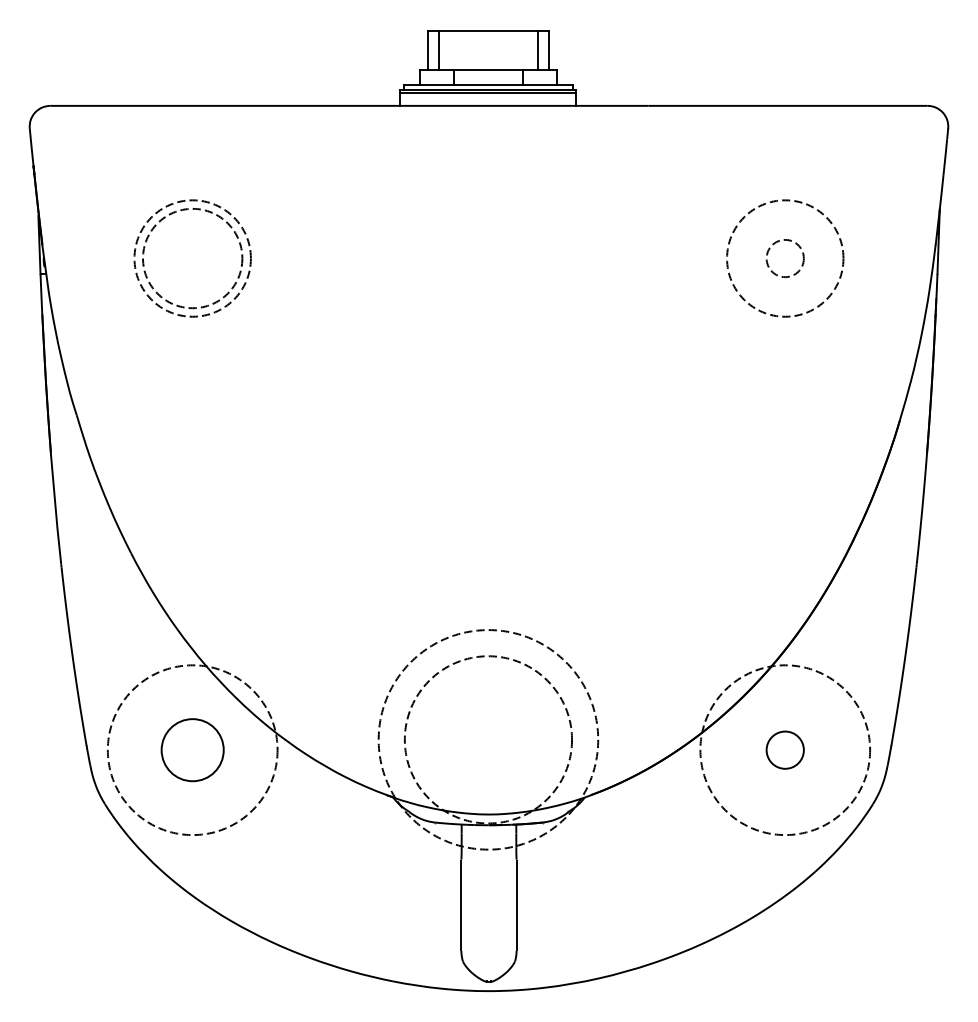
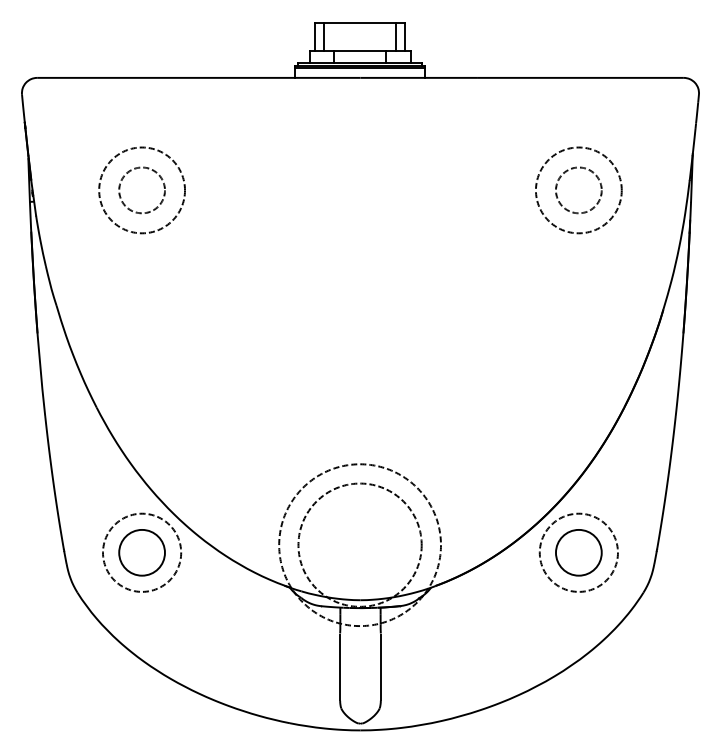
circle: (191, 258) -> (141, 190), size x0.62
circle: (784, 258) -> (578, 190), size x1.67
circle: (193, 749) -> (142, 552), size x0.62
circle: (784, 749) -> (578, 552), size x0.62
circle: (784, 749) -> (578, 552), size x1.67

